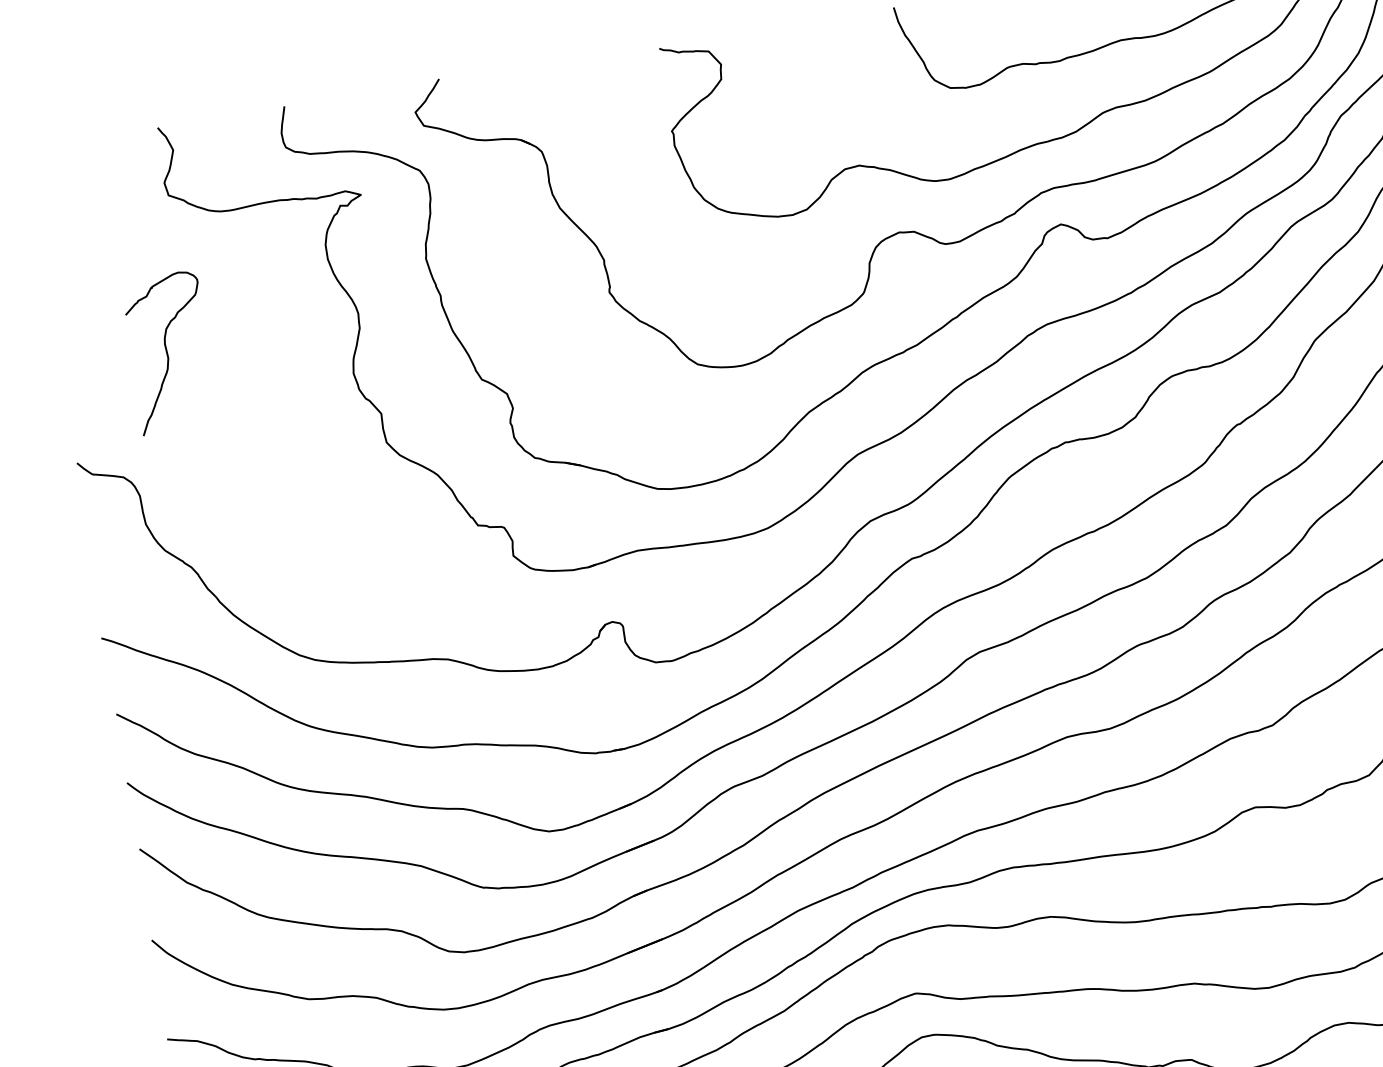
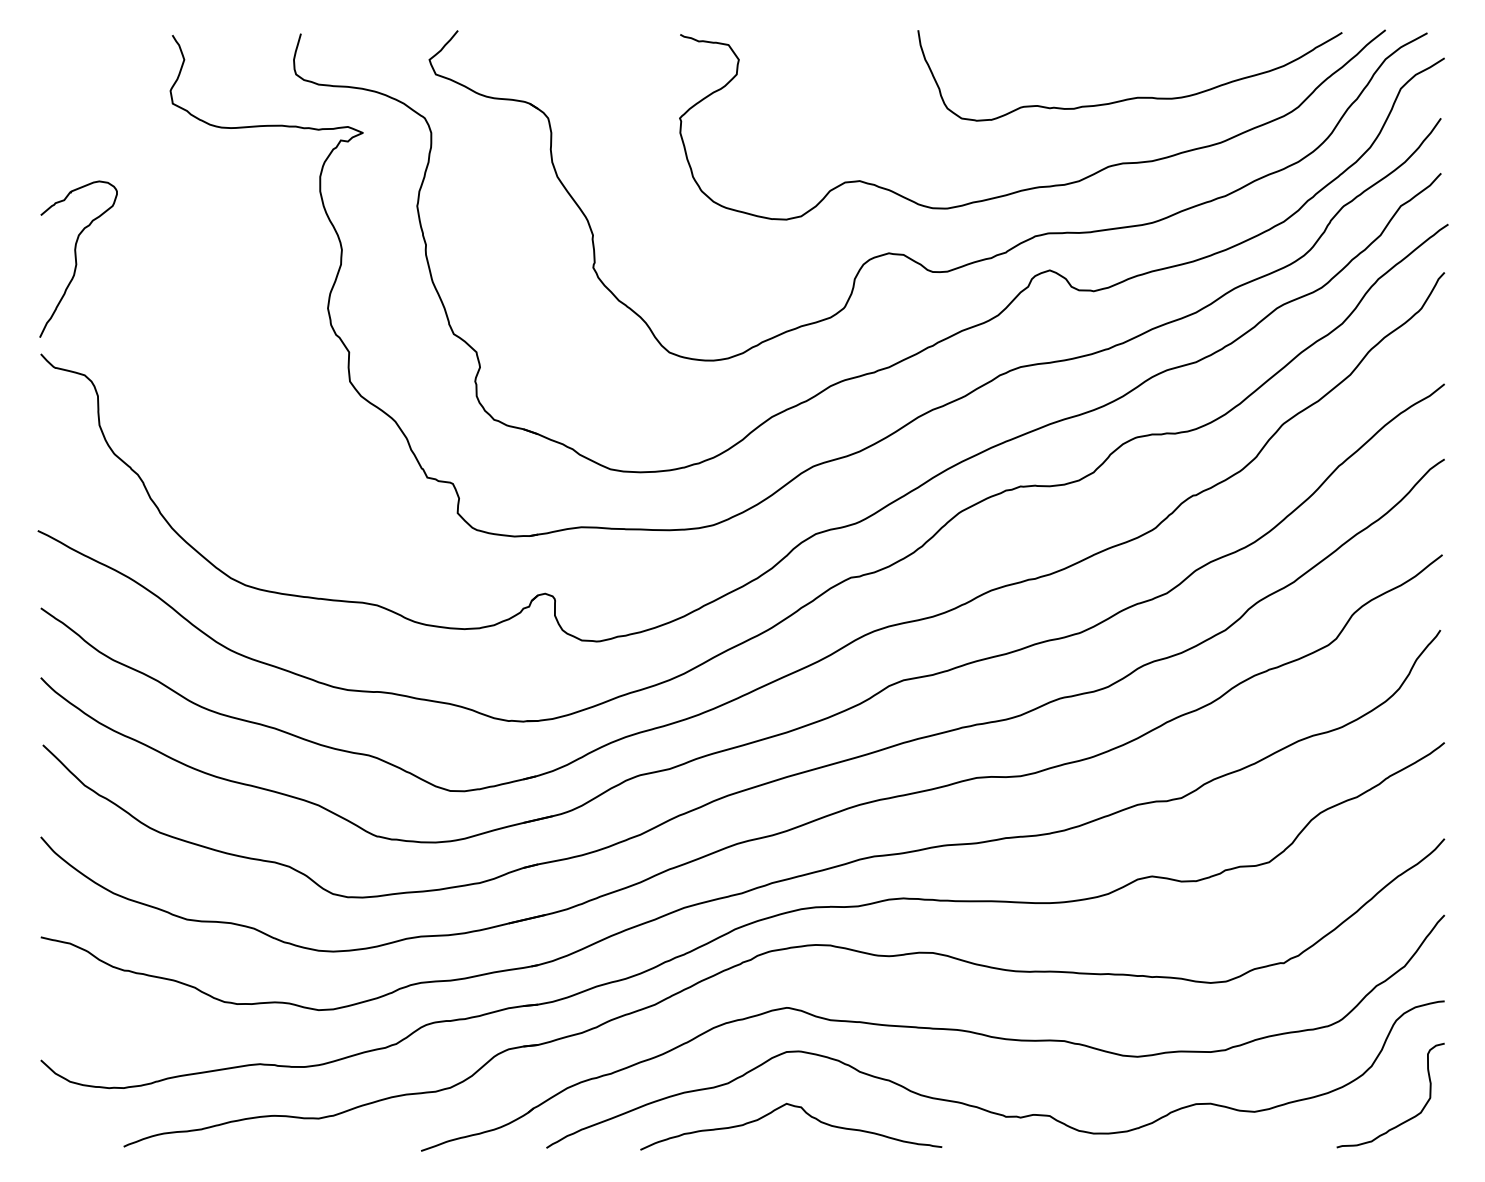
curve: (167, 352) -> (76, 258), moved

